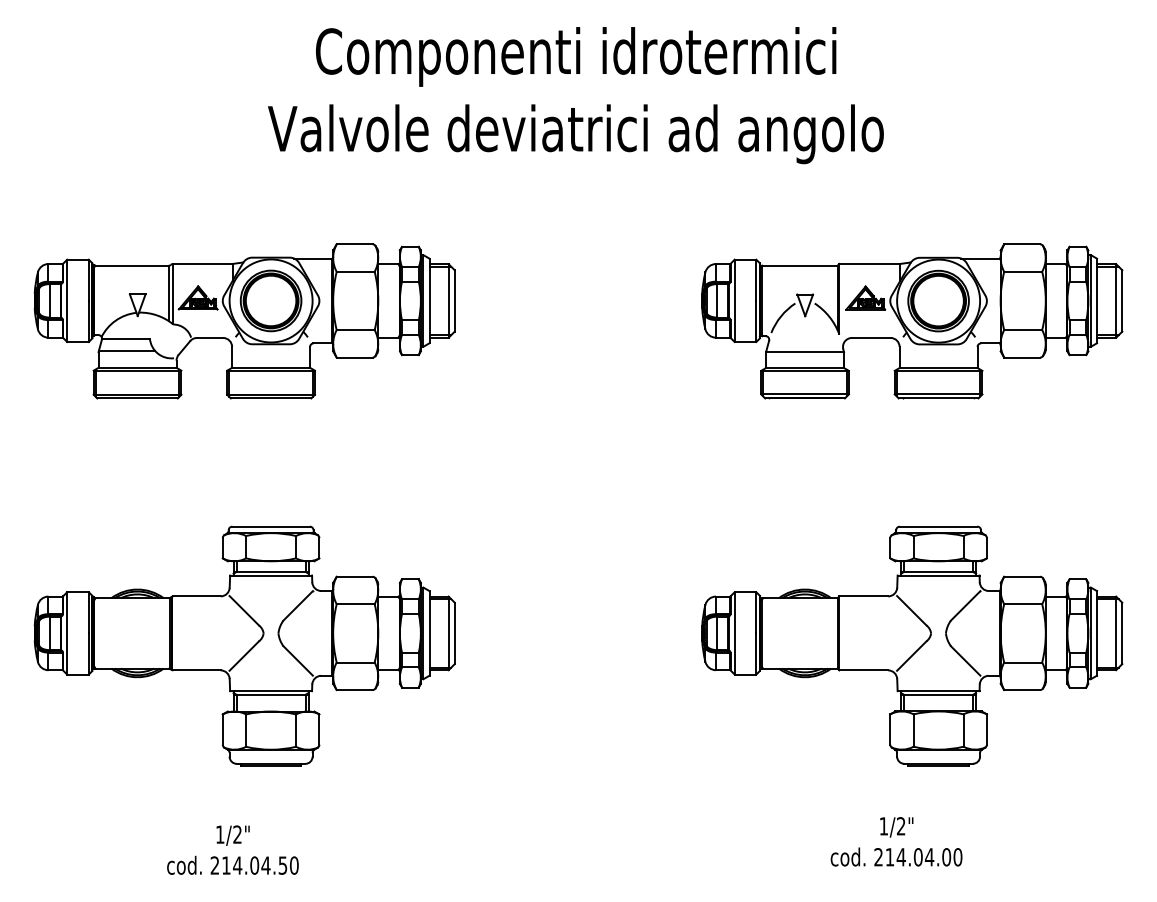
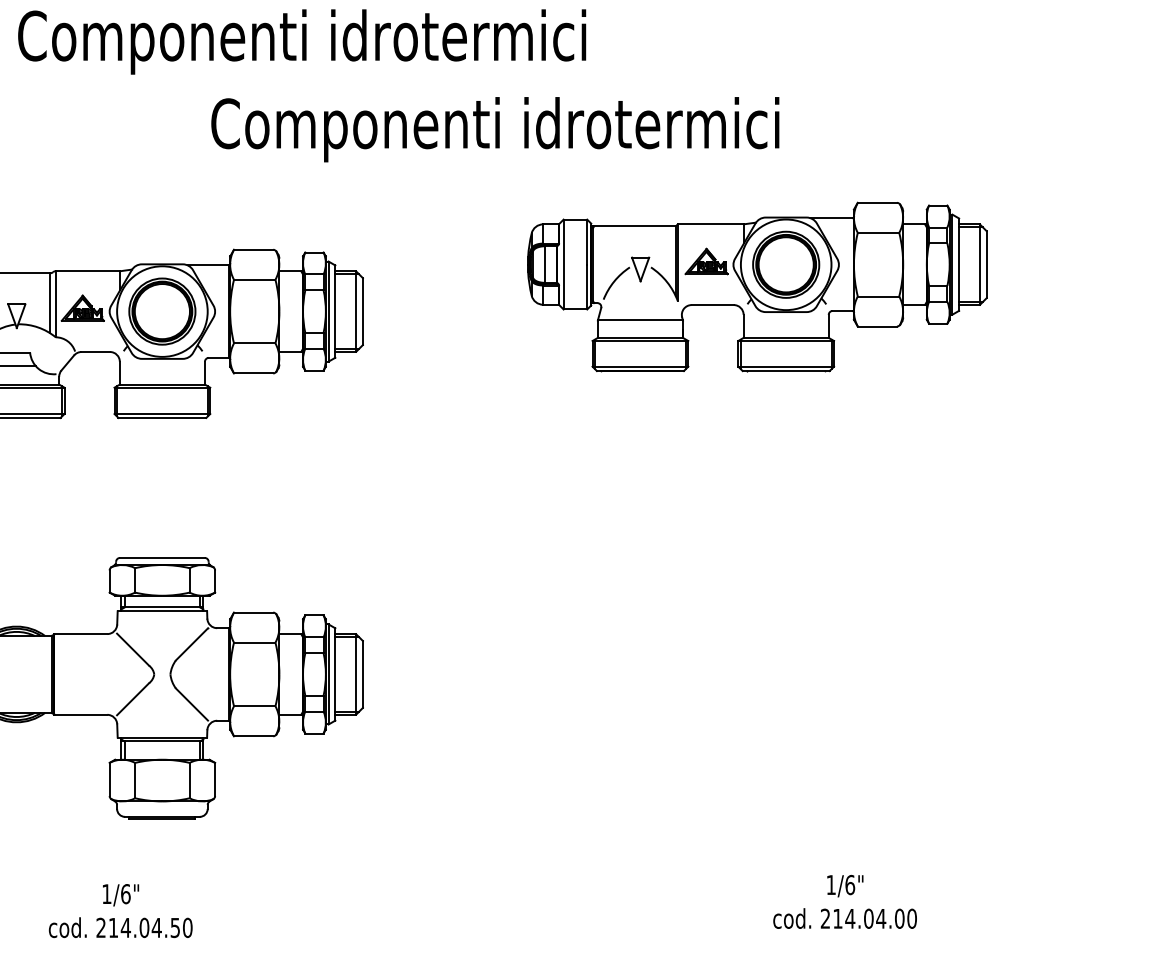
text: (576, 56) -> (302, 41), moved
text: (575, 134) -> (494, 129), Valvole deviatrici ad angolo -> Componenti idrotermici
part: (912, 321) -> (757, 287), moved
part: (912, 645) -> (862, 687), removed
text: (900, 826) -> (849, 885), 1/2" -> 1/6"
text: (237, 834) -> (125, 893), 1/2" -> 1/6"

